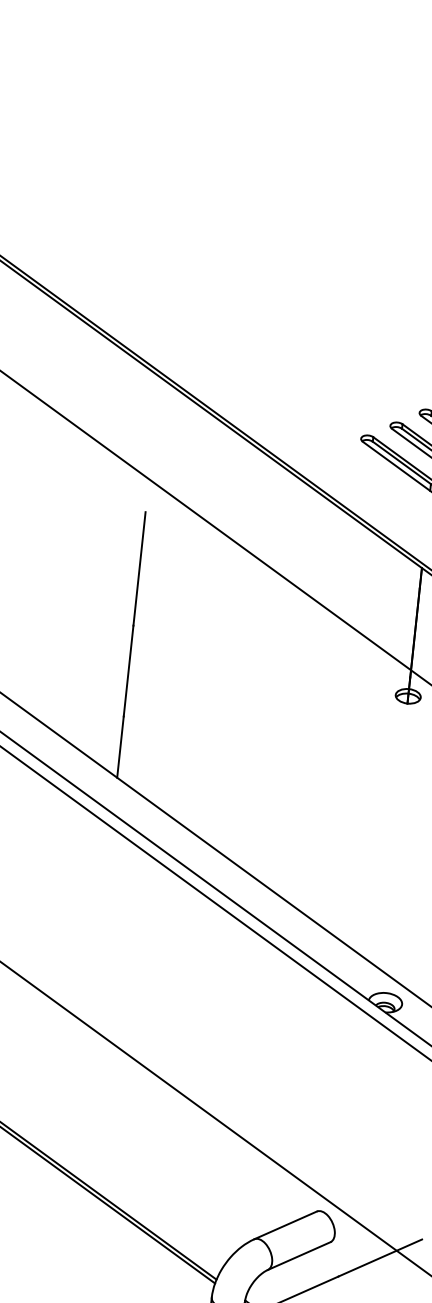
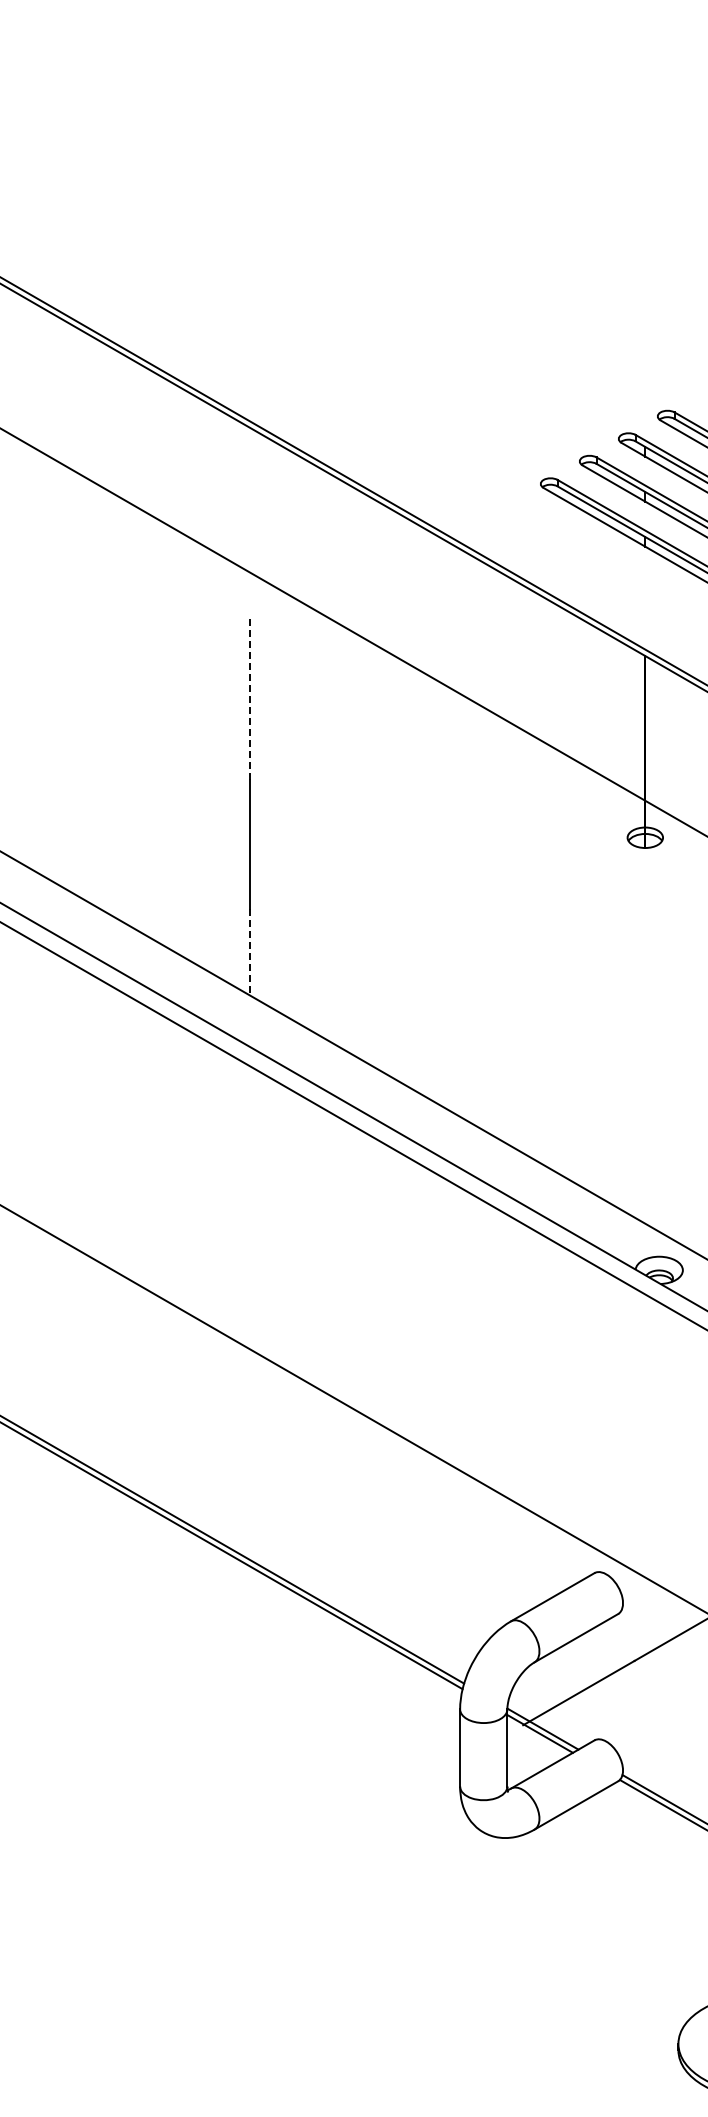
line: (139, 568) -> (249, 699), solid -> dashed
line: (120, 747) -> (249, 952), solid -> dashed

